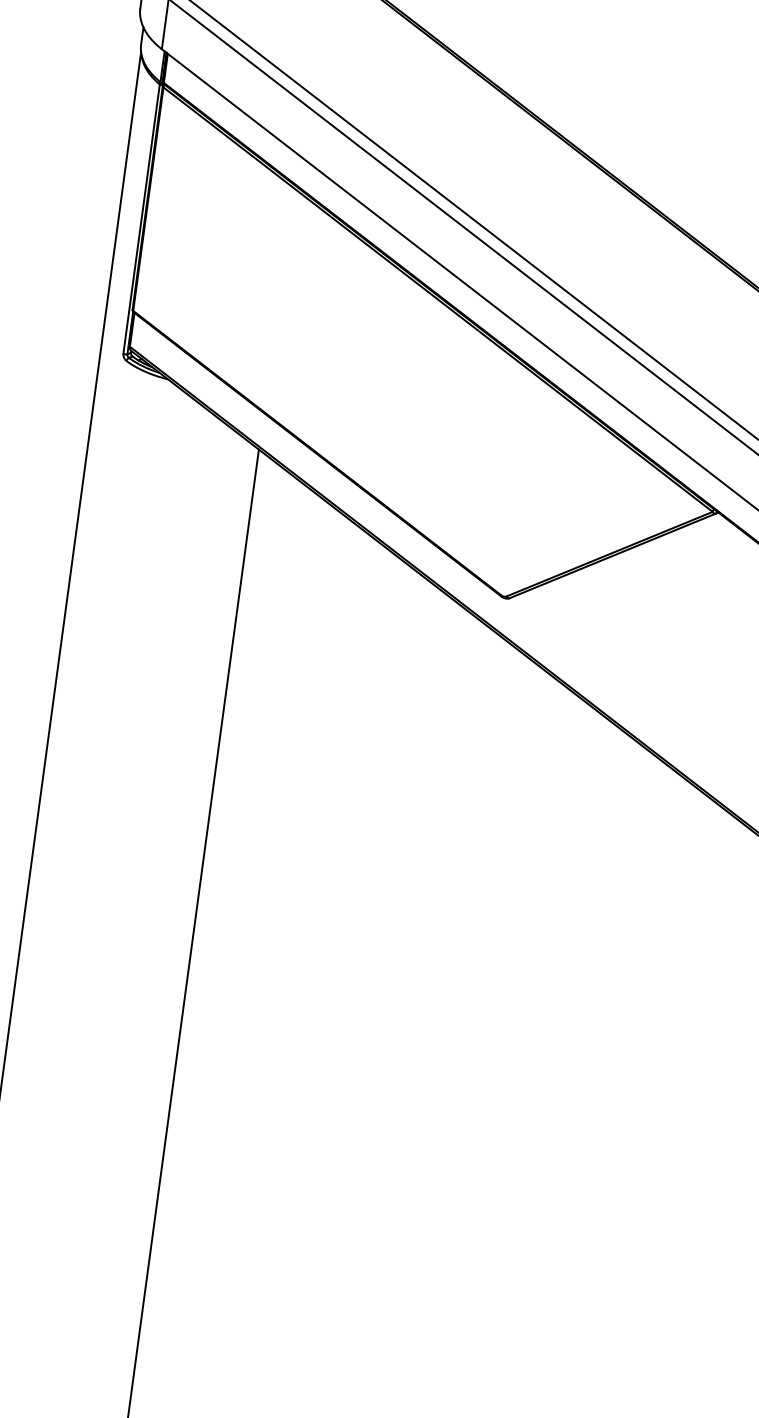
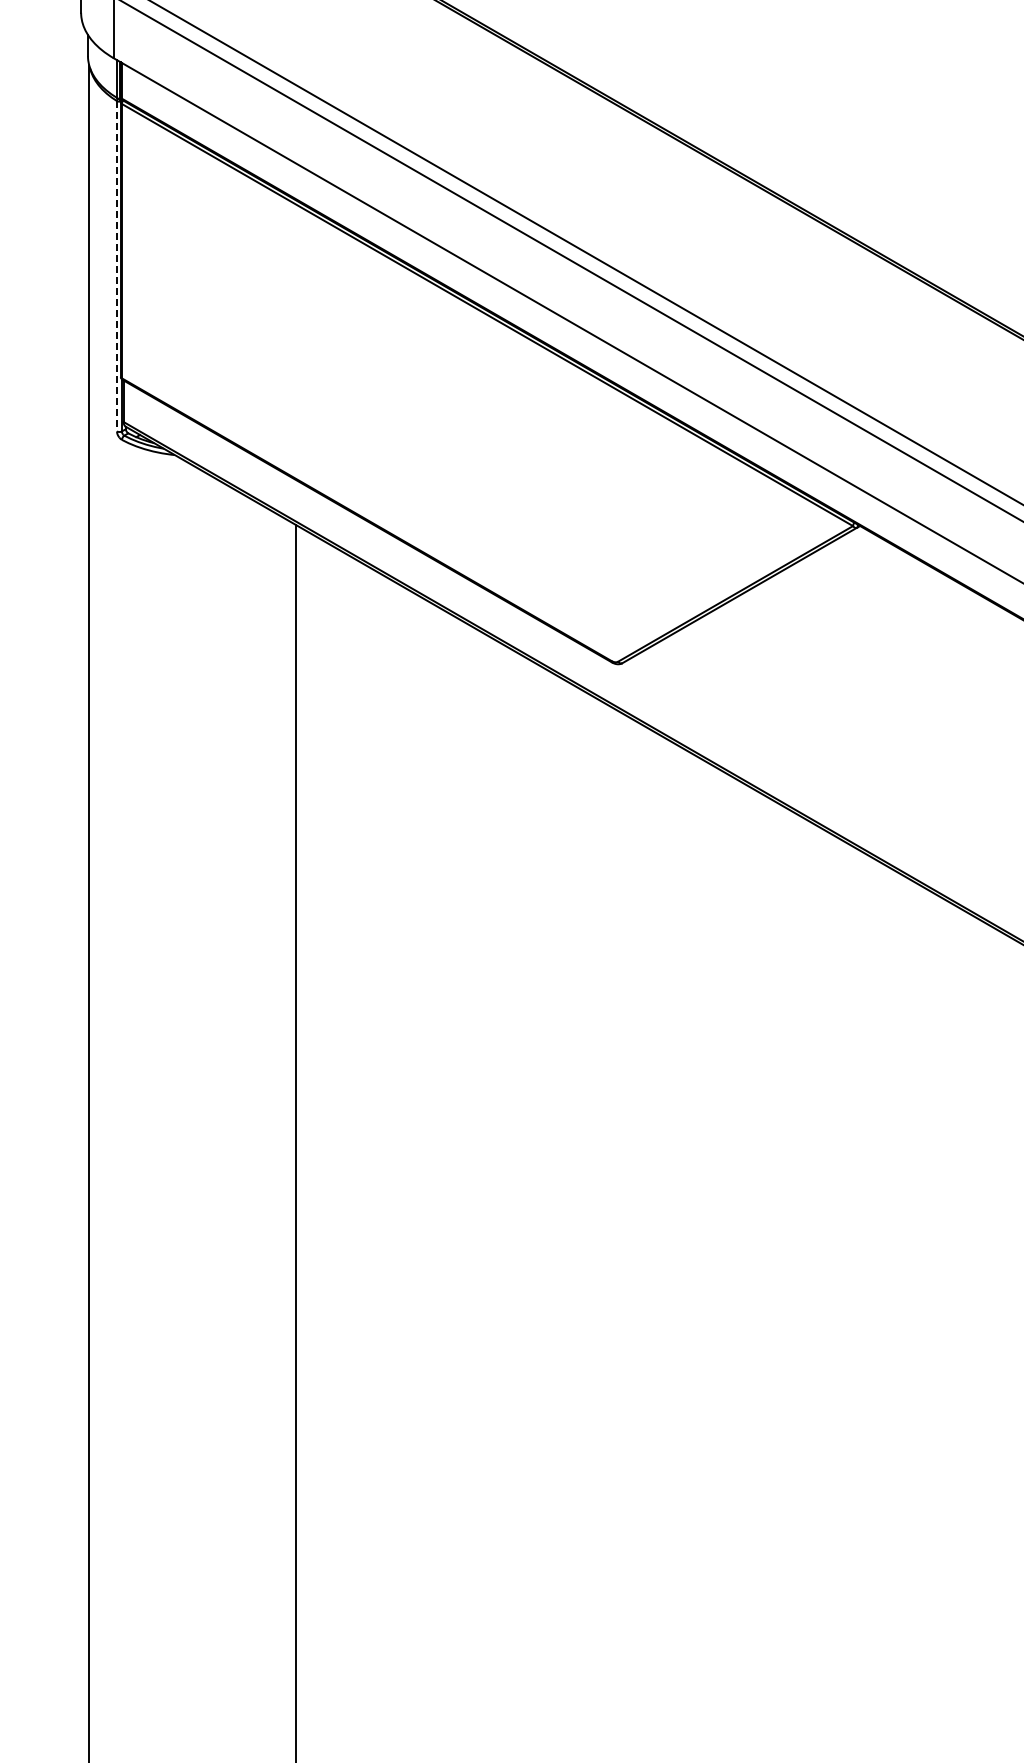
line: (141, 219) -> (116, 266), solid -> dashed

